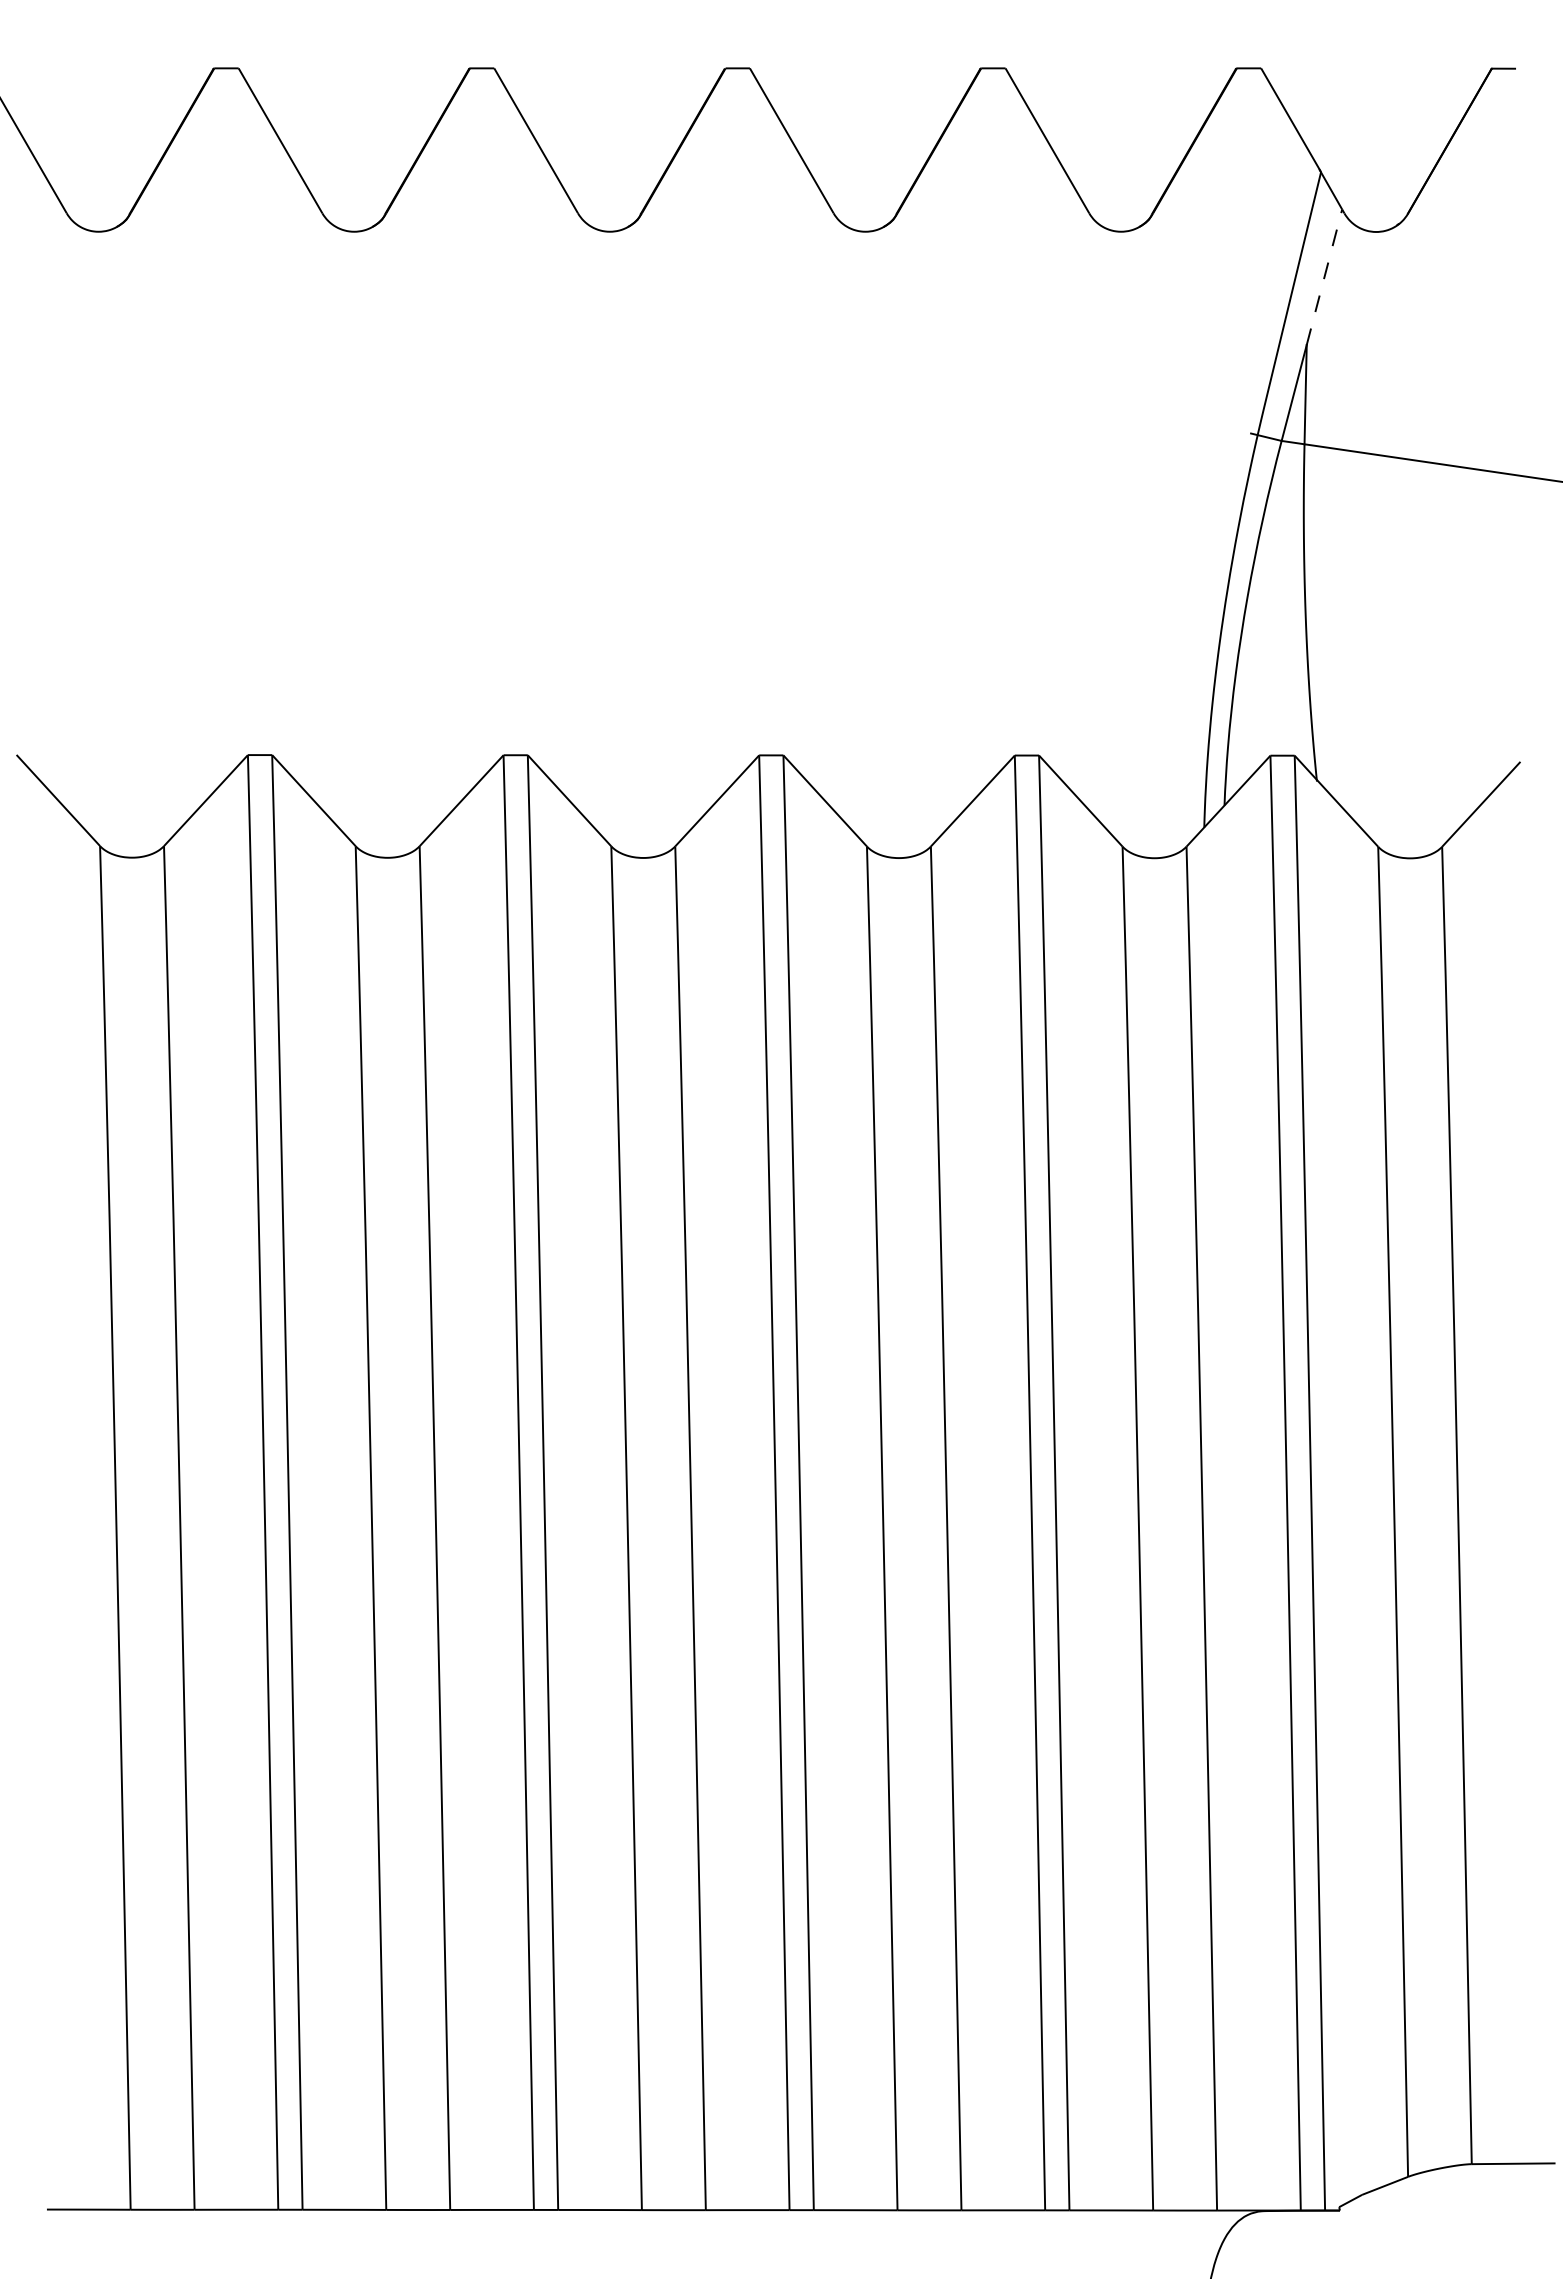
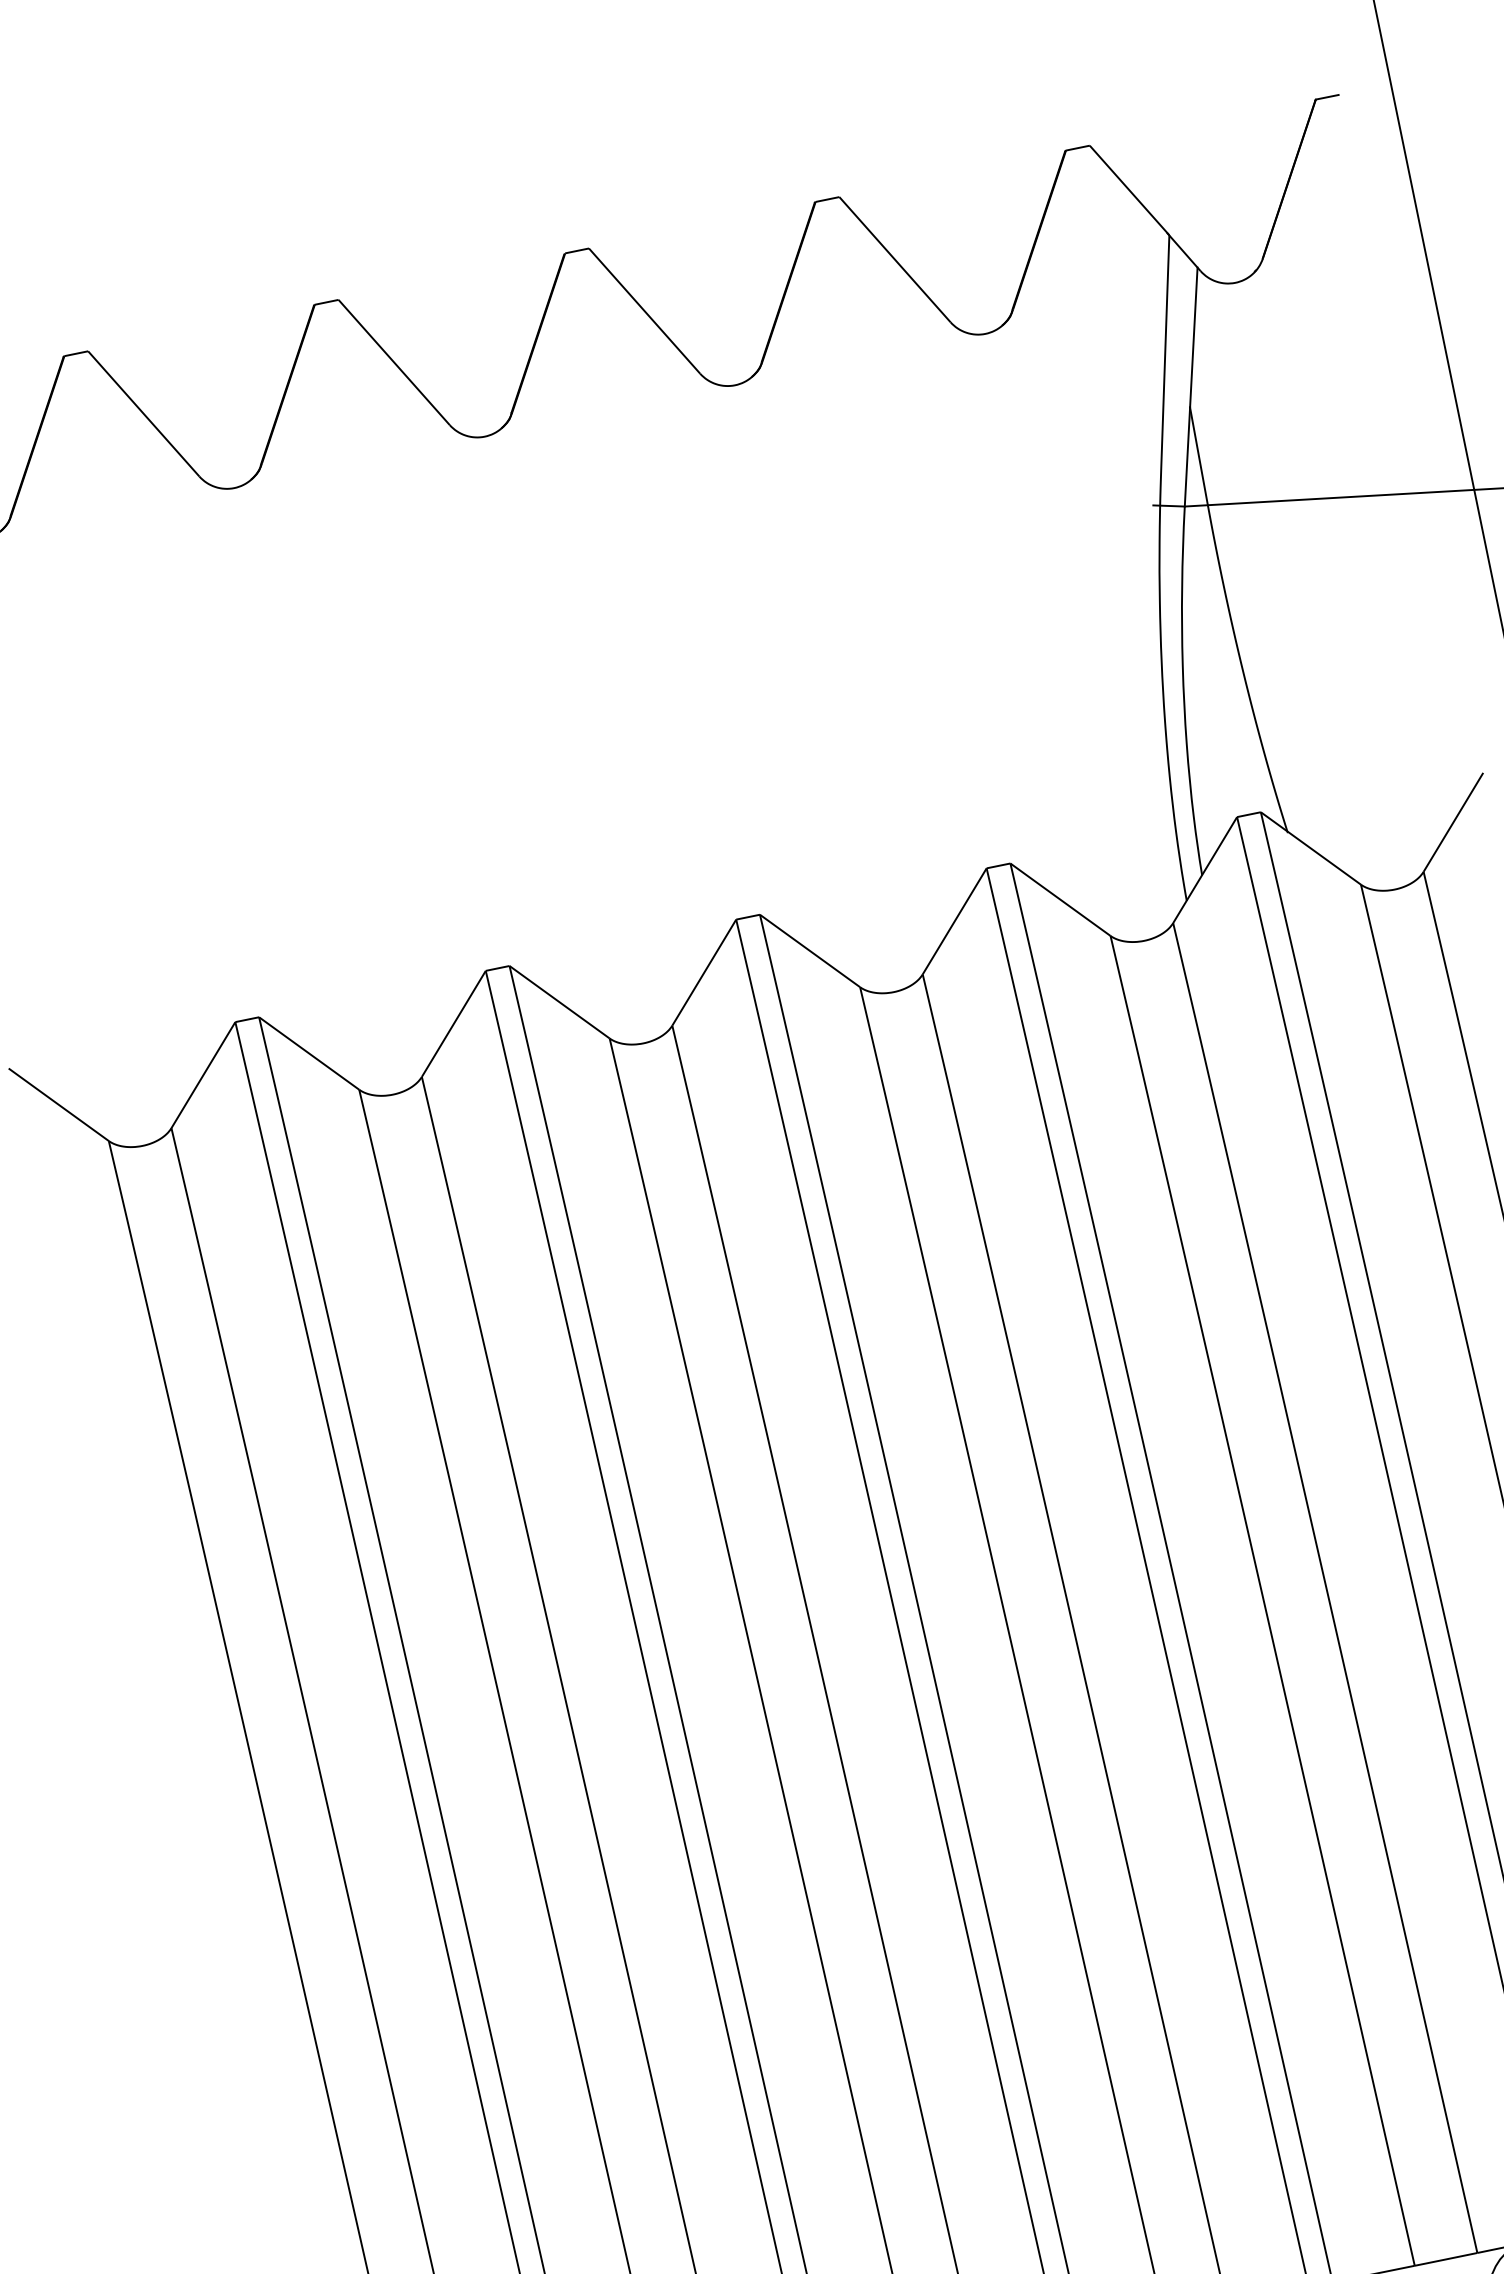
line: (1324, 276) -> (1193, 336), dashed -> solid

